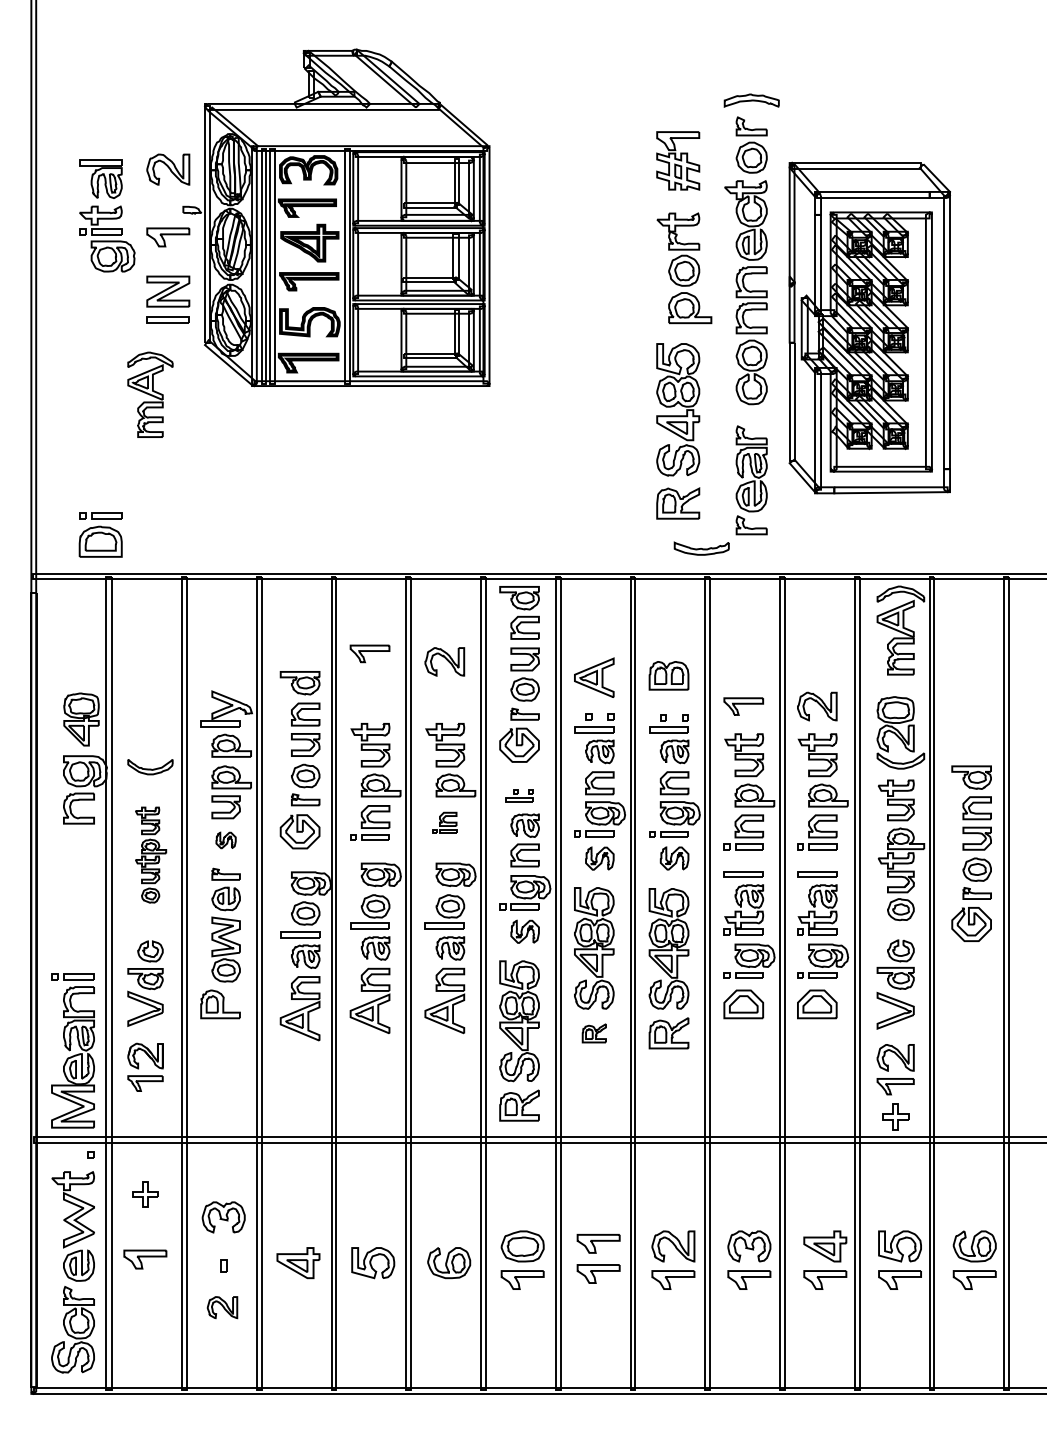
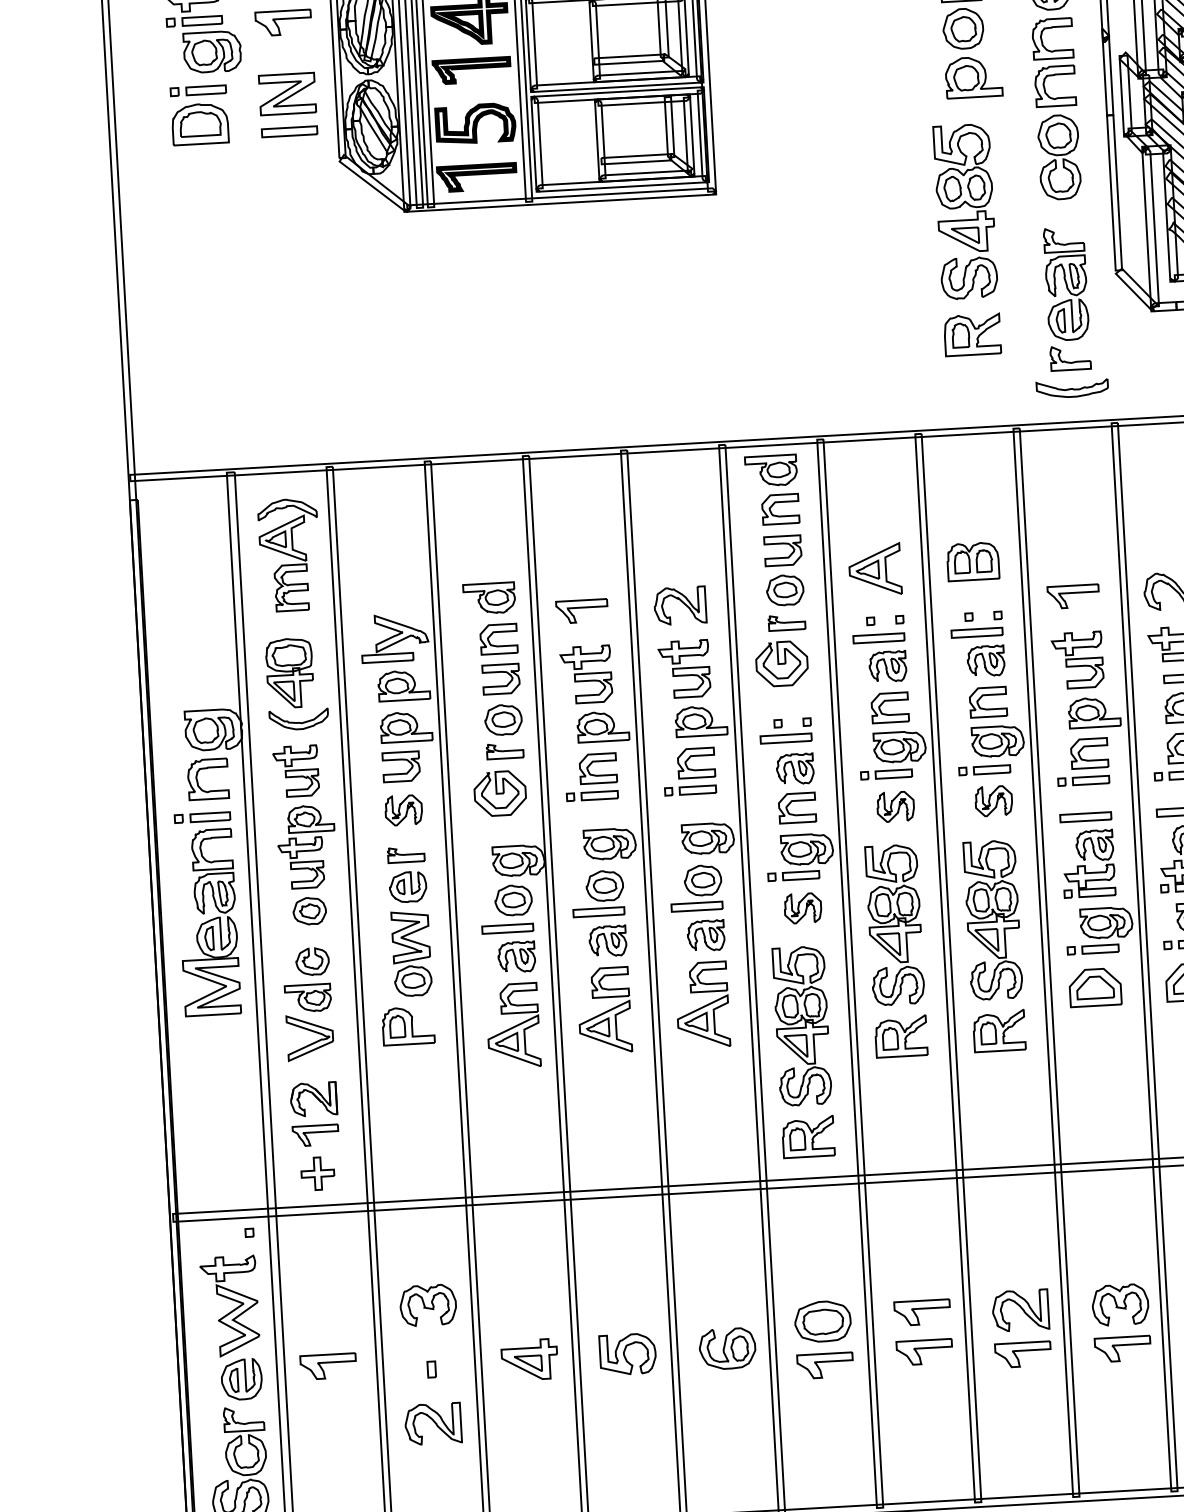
part: (150, 394) -> (289, 554), moved
part: (100, 534) -> (199, 114), moved
part: (701, 548) -> (1072, 388), moved
part: (369, 653) -> (581, 610), moved
part: (444, 661) -> (679, 605), moved
part: (81, 719) -> (289, 673), moved
part: (519, 796) -> (785, 731), size x1.43
part: (444, 822) -> (689, 770), size x1.67
part: (225, 840) -> (402, 810), size x1.43
part: (150, 854) -> (305, 834), size x1.43
part: (594, 1033) -> (901, 1036), size x1.67
part: (72, 1050) -> (207, 913), moved
part: (145, 1194) -> (317, 1173), moved
part: (222, 1307) -> (433, 1423), size x1.43

